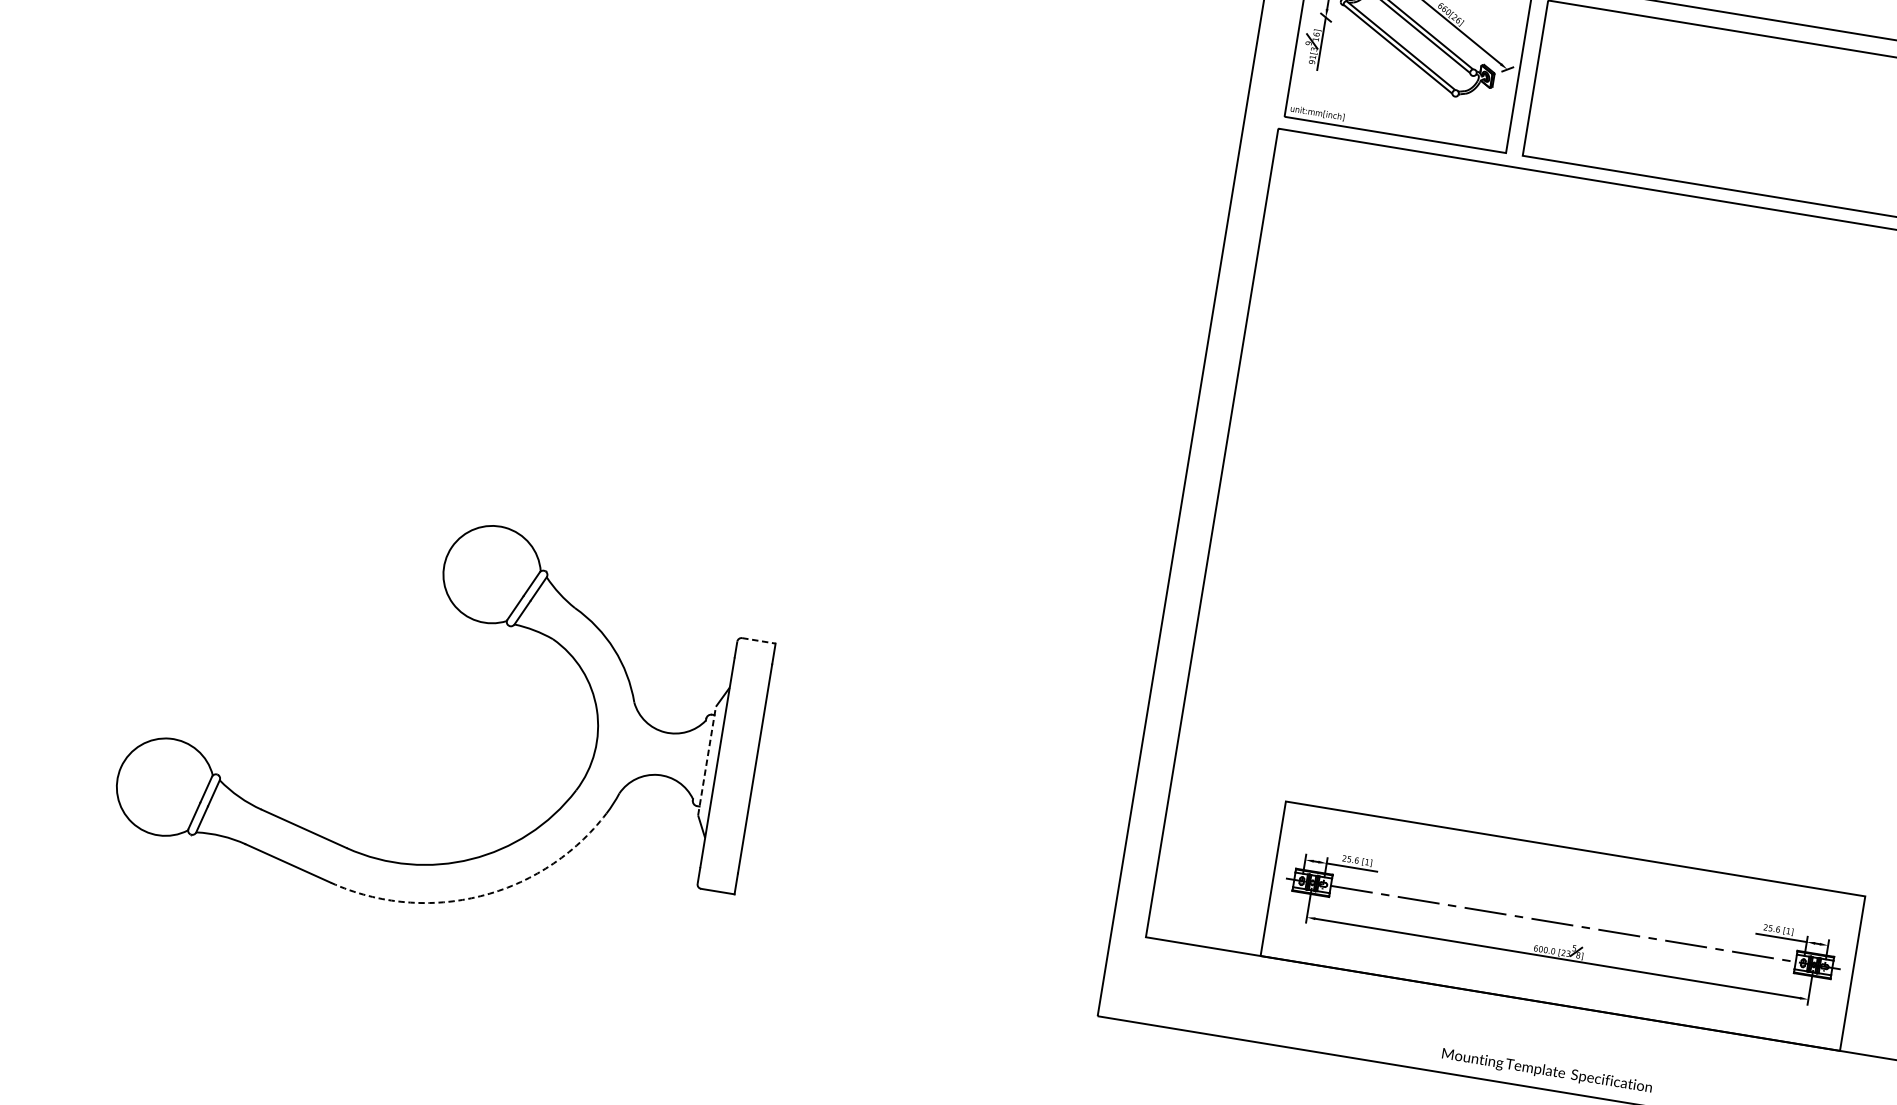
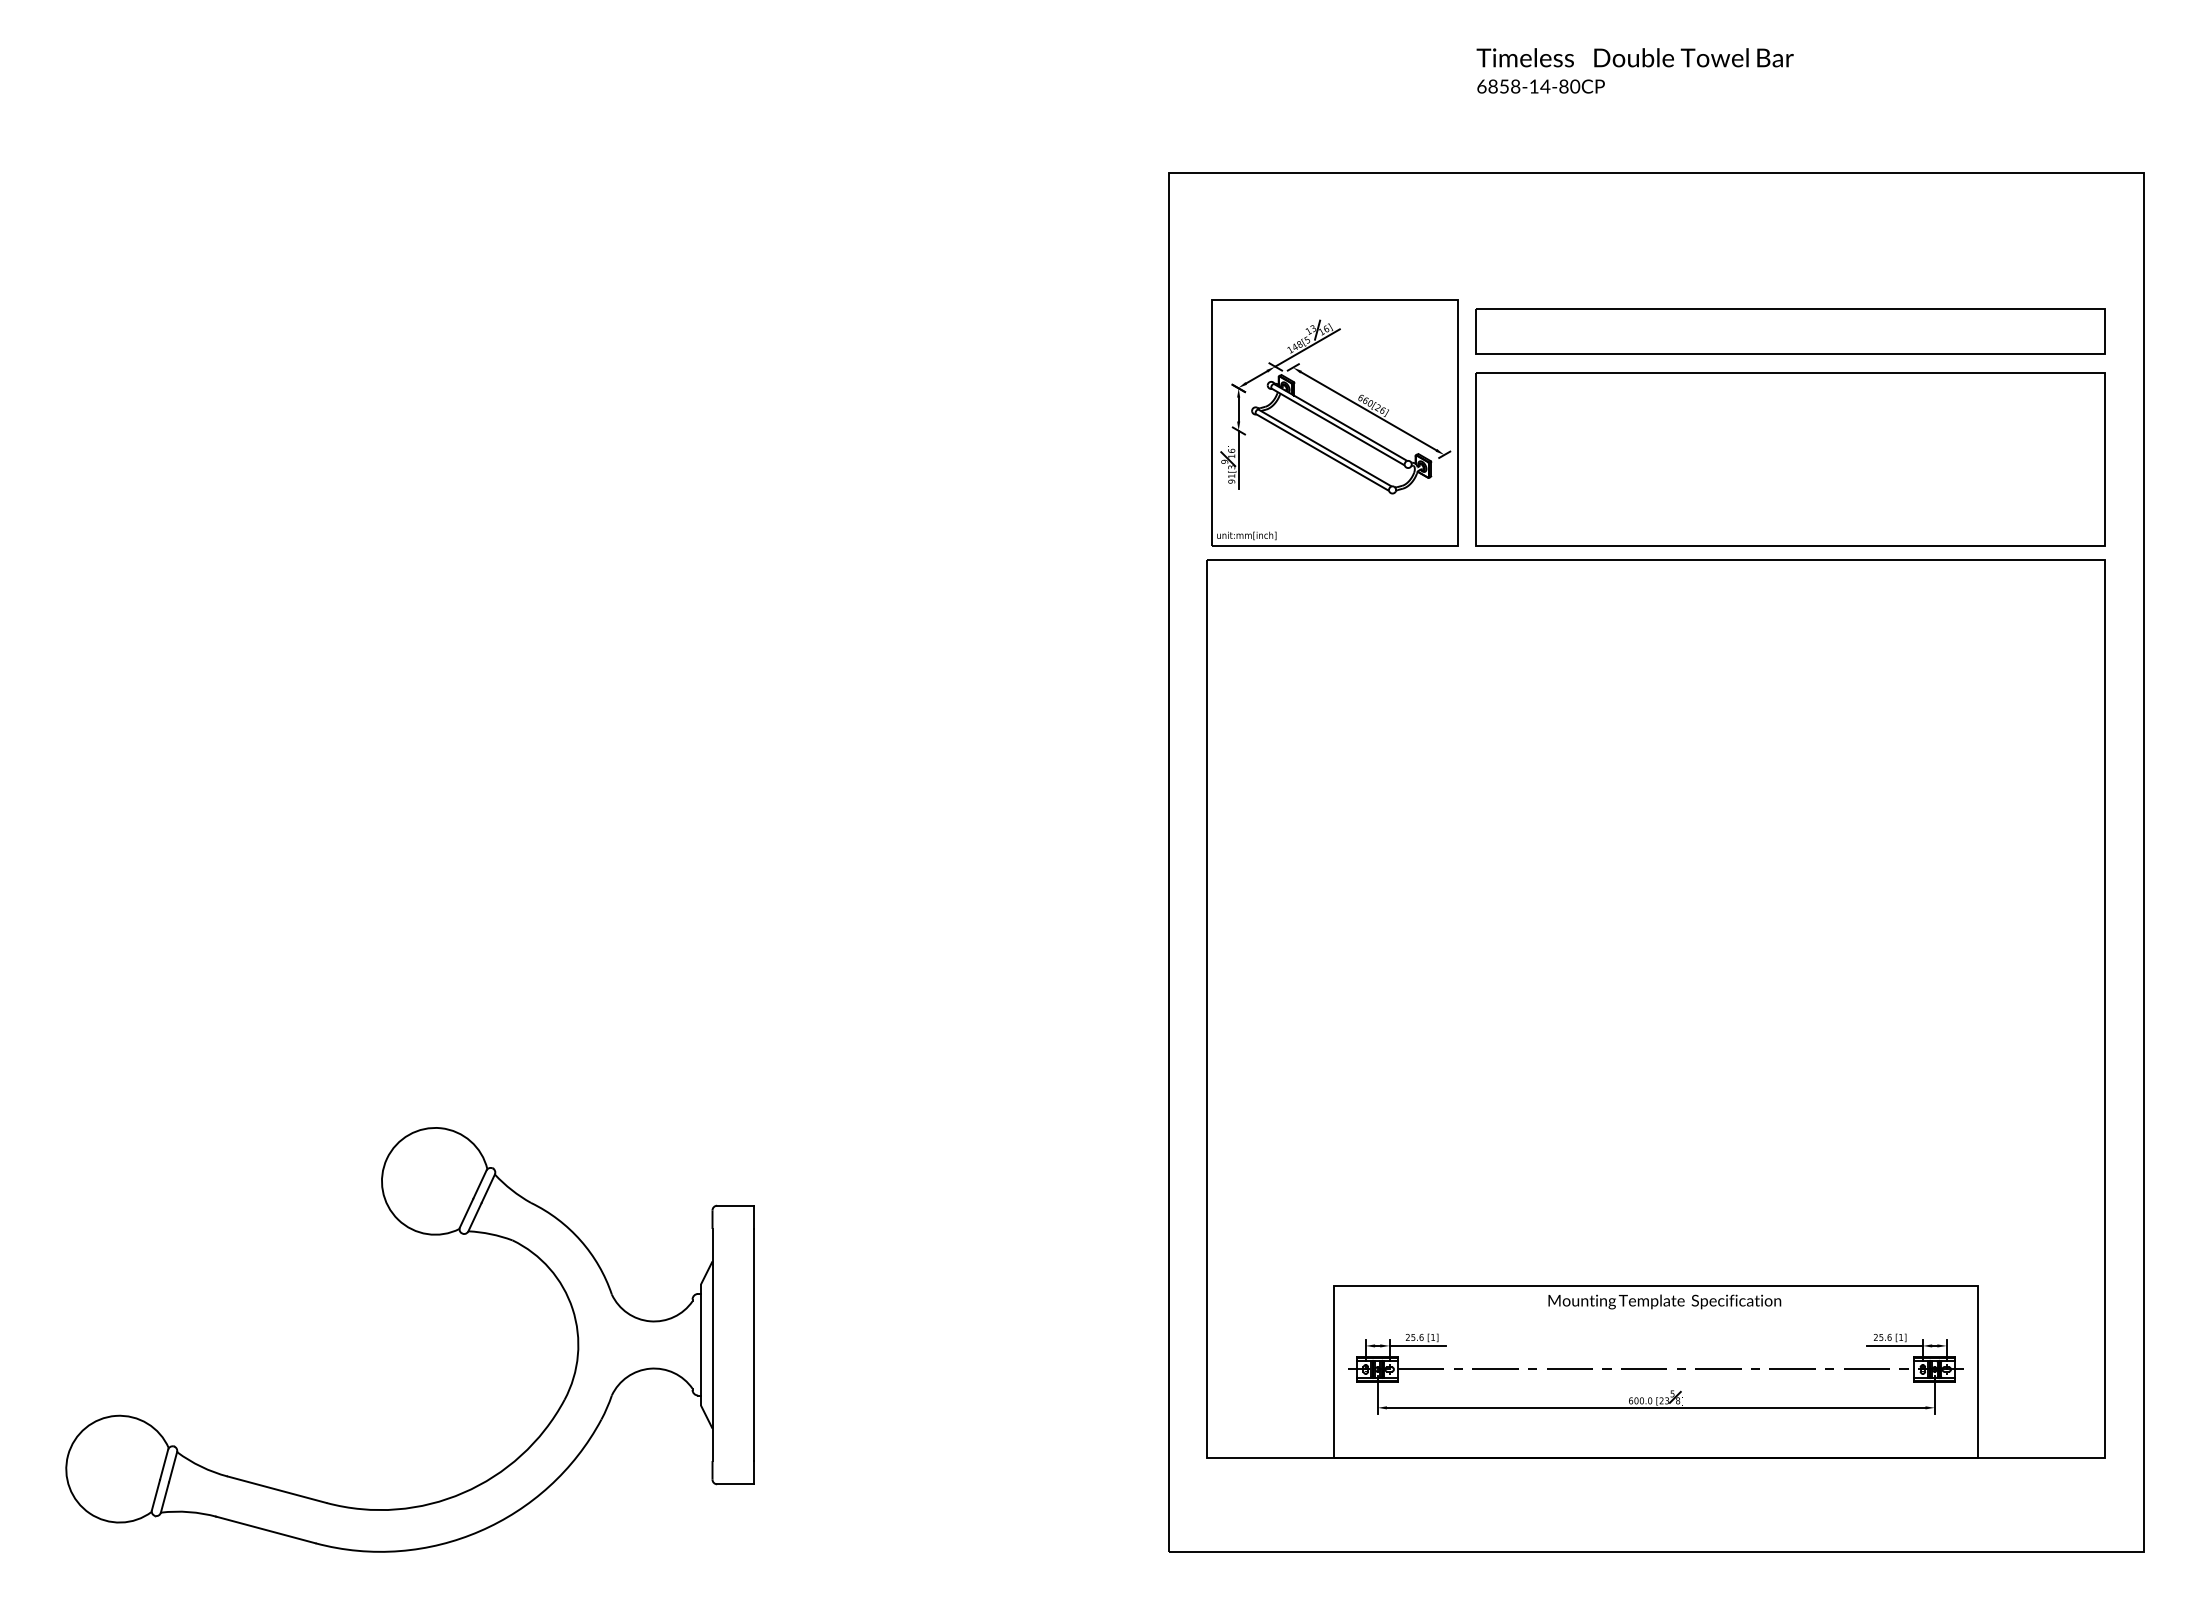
line: (758, 640) -> (735, 1205), dashed -> solid
line: (706, 760) -> (700, 1344), dashed -> solid
arc: (481, 896) -> (480, 1531), dashed -> solid
text: (1546, 1070) -> (1664, 1301), moved

